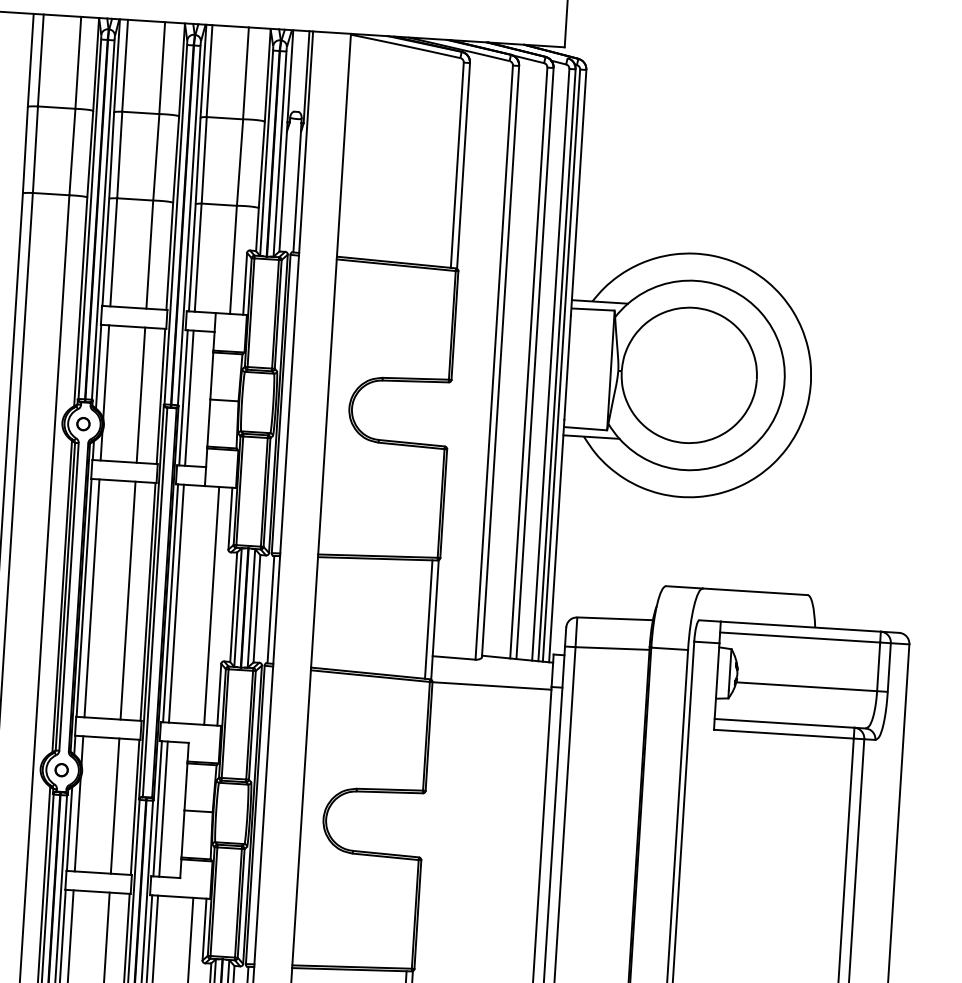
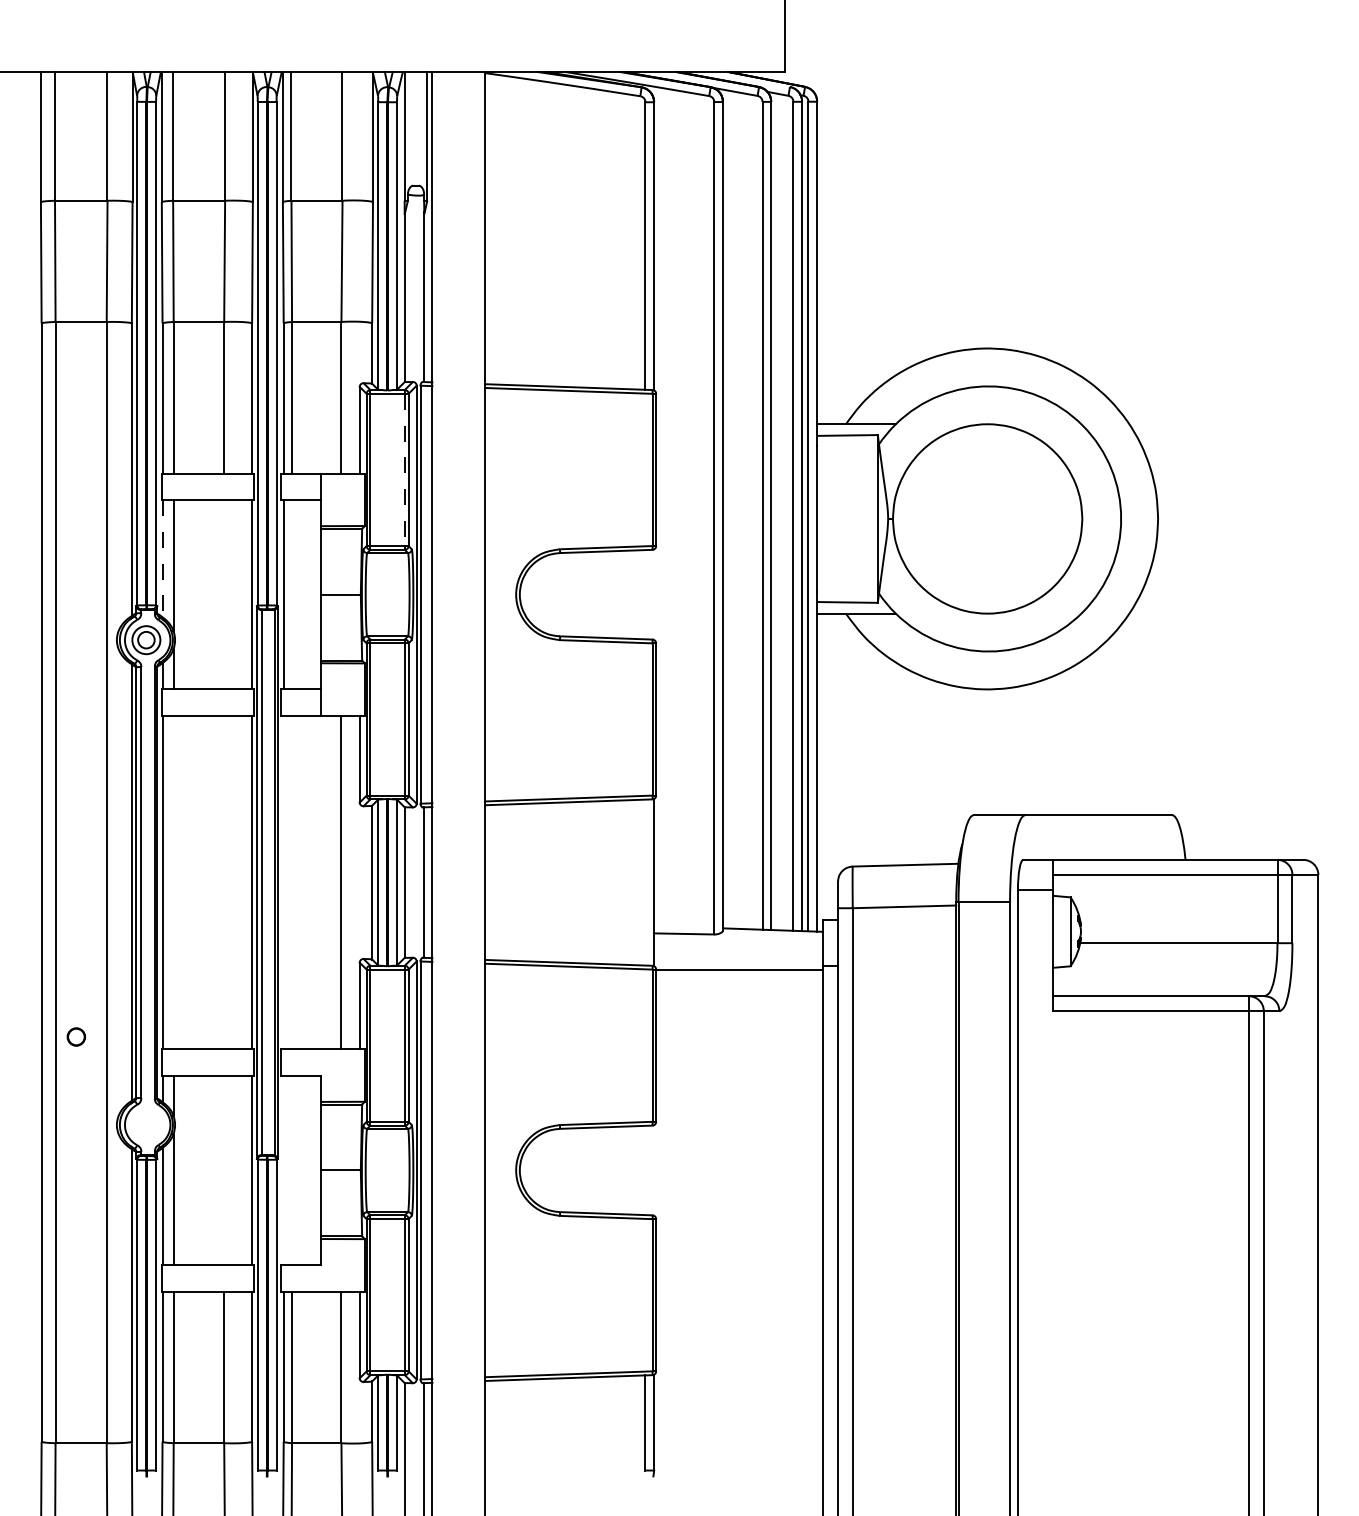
line: (275, 314) -> (404, 470), solid -> dashed
line: (98, 366) -> (162, 558), solid -> dashed
line: (141, 395) -> (224, 594), removed
line: (189, 398) -> (291, 594), removed
circle: (83, 423) -> (146, 639), size x1.6
line: (91, 598) -> (173, 882), removed
line: (128, 600) -> (224, 882), removed
line: (170, 603) -> (283, 882), removed
line: (176, 603) -> (291, 882), removed
line: (428, 619) -> (645, 882), removed
circle: (61, 769) -> (75, 1036), moved
line: (115, 806) -> (224, 1170), removed
line: (157, 808) -> (283, 1170), removed
line: (163, 809) -> (291, 1170), removed

